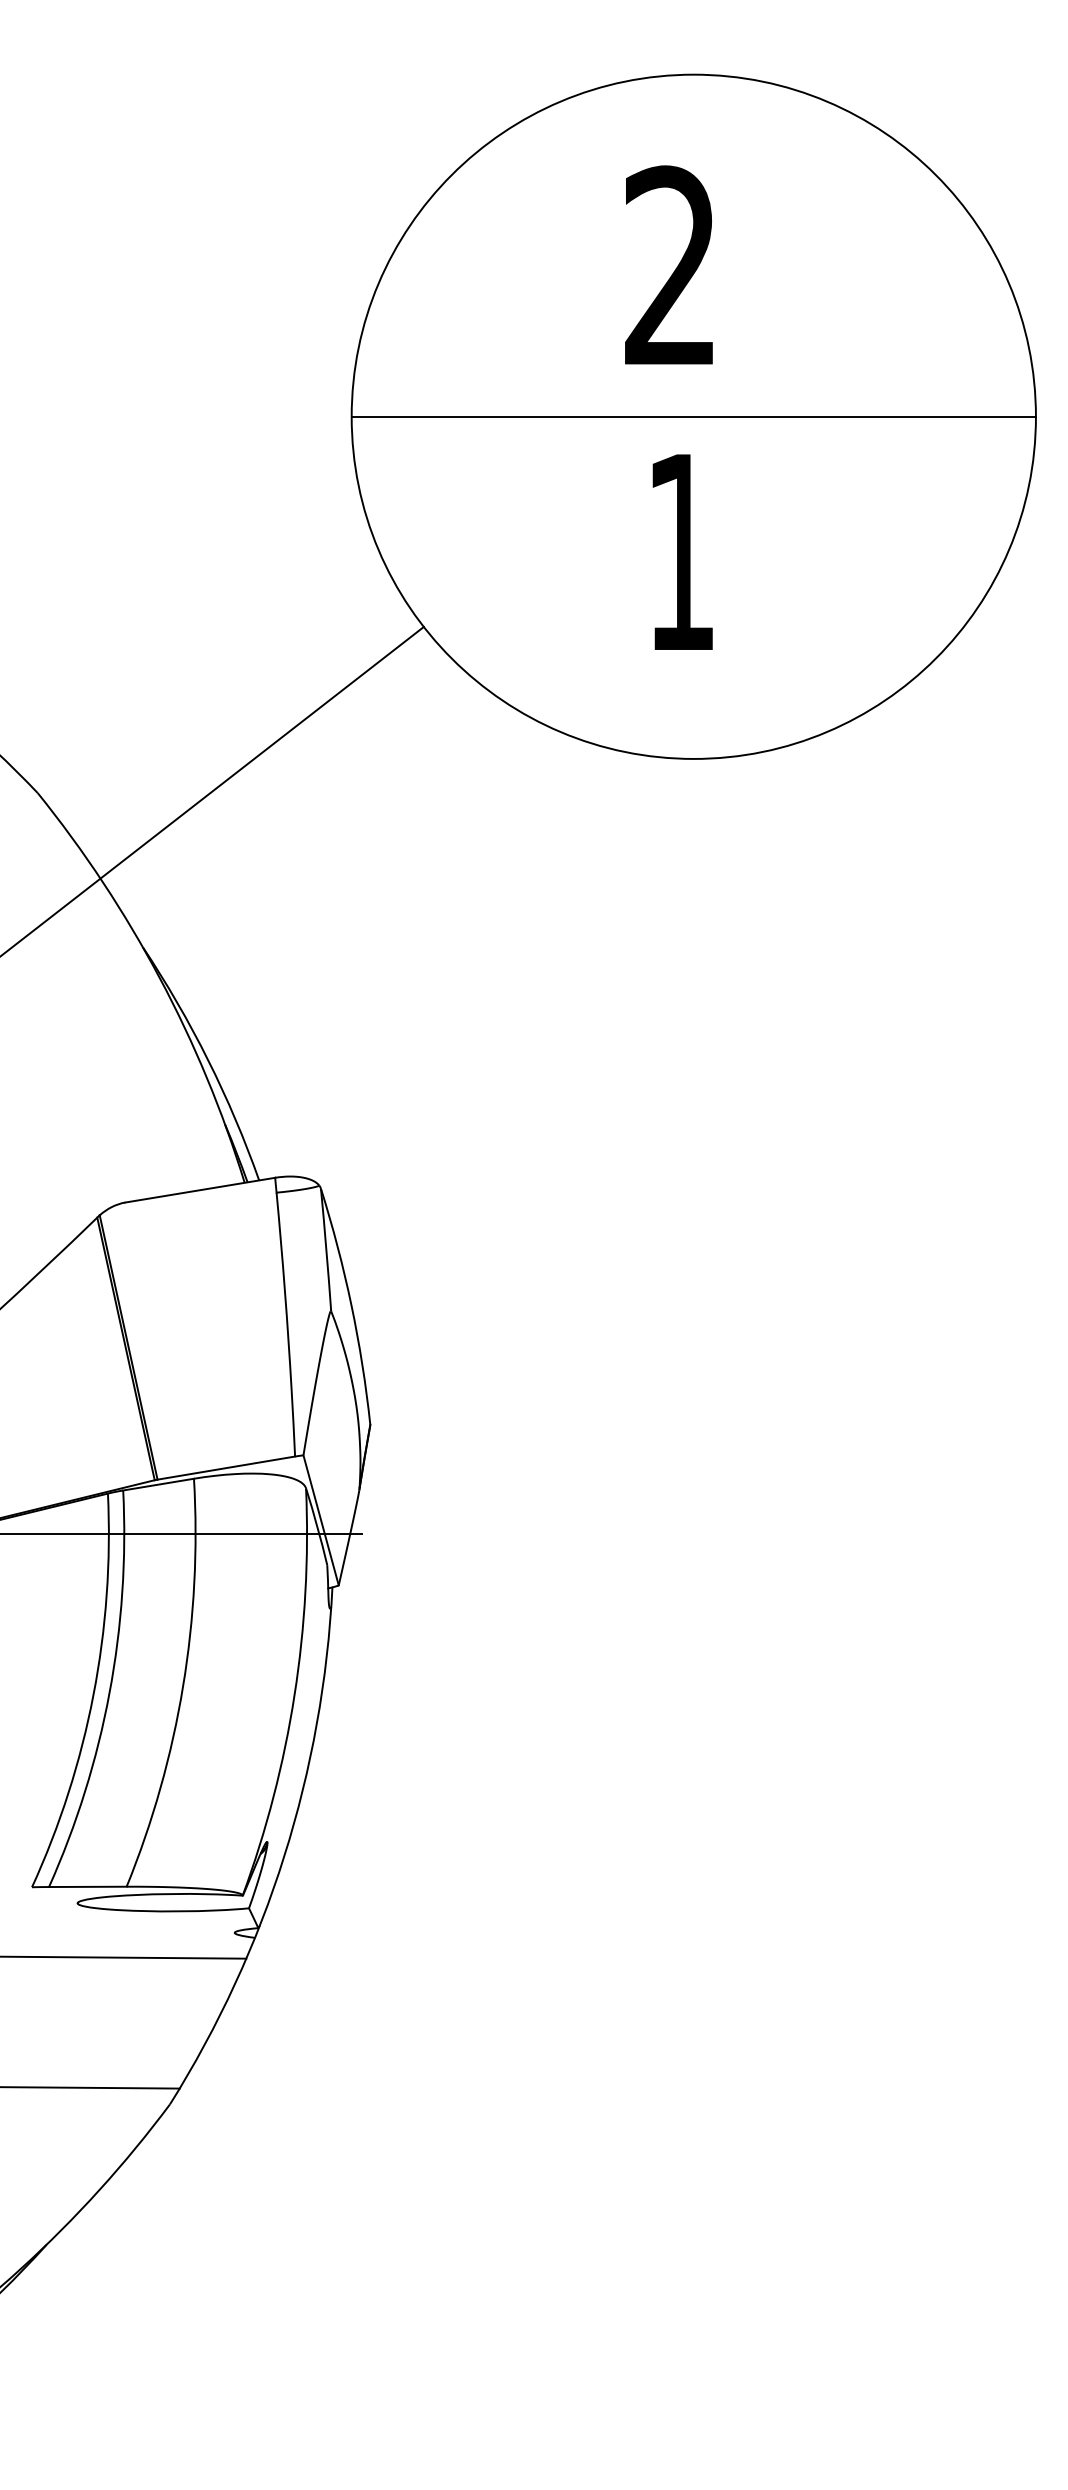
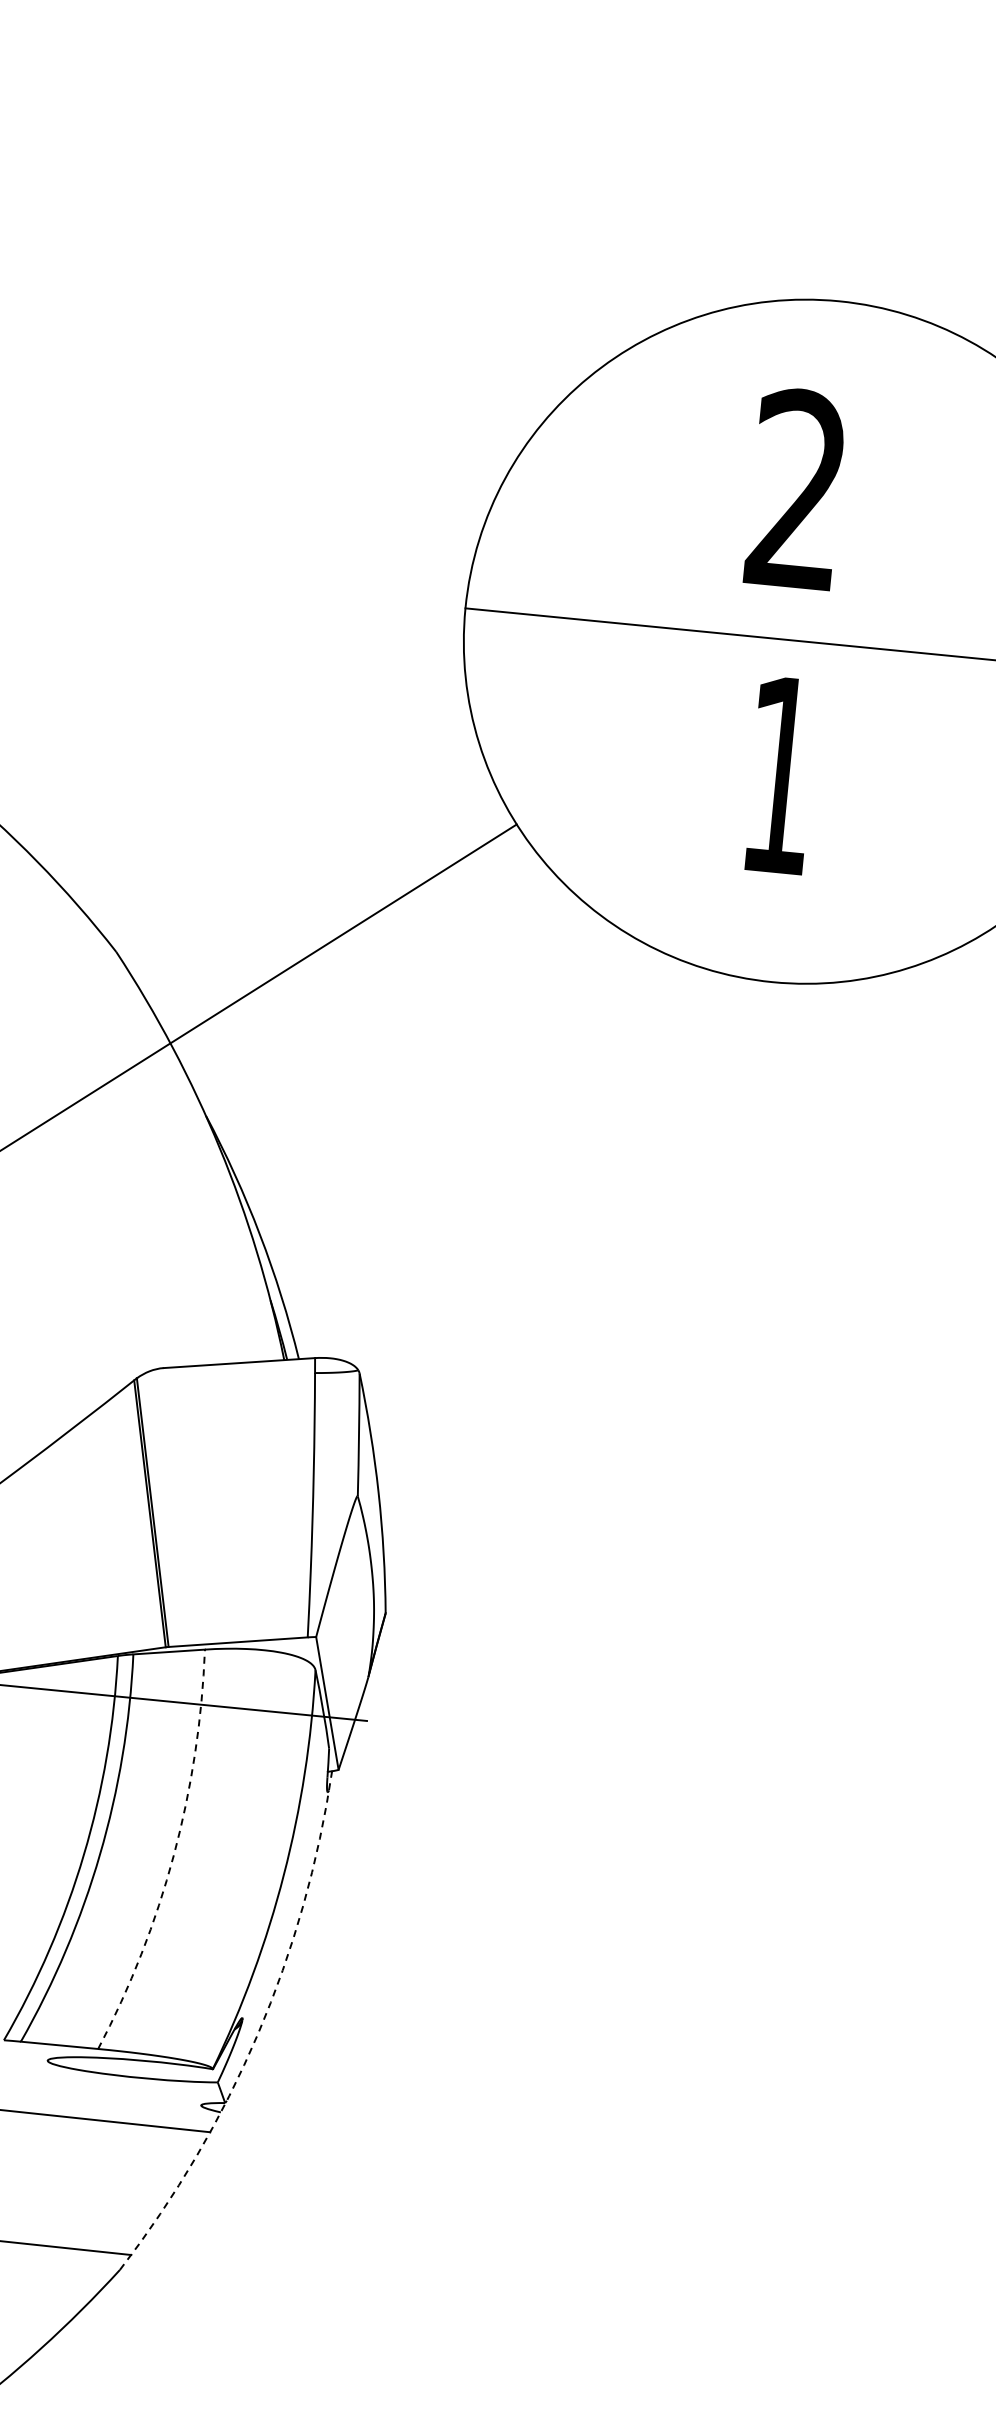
arc: (183, 1686) -> (174, 1855), solid -> dashed
arc: (284, 1856) -> (258, 2034), solid -> dashed

